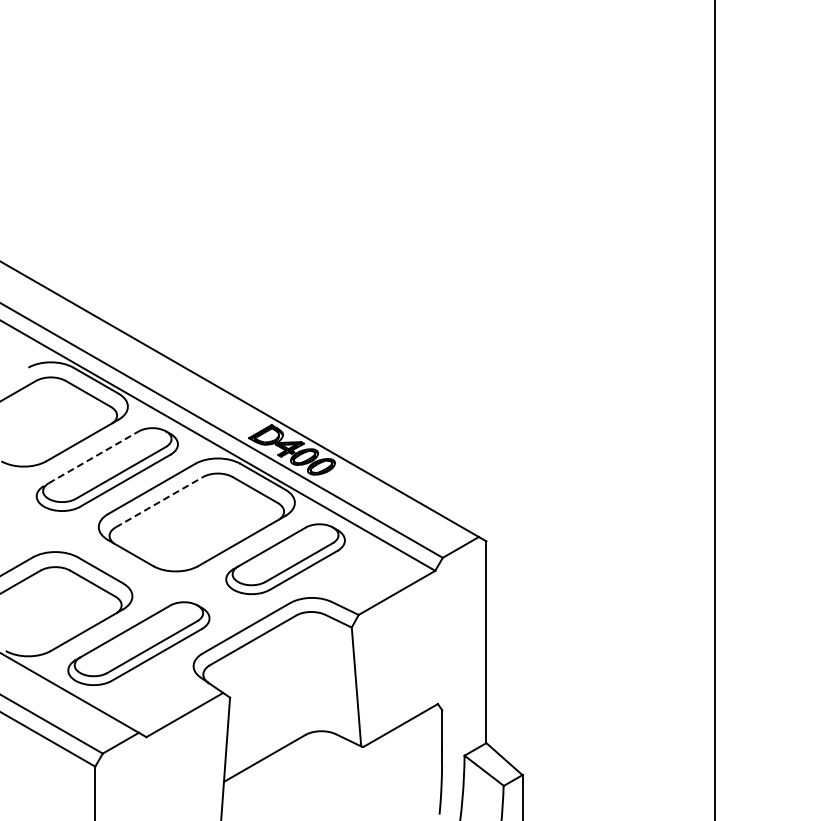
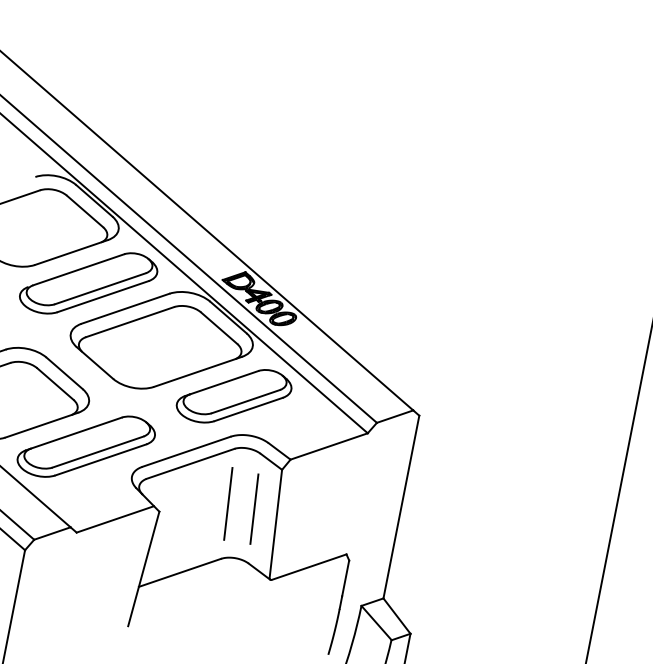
line: (94, 457) -> (79, 270), dashed -> solid
line: (159, 501) -> (130, 321), dashed -> solid
line: (301, 674) -> (228, 503), added
line: (330, 674) -> (254, 508), added

